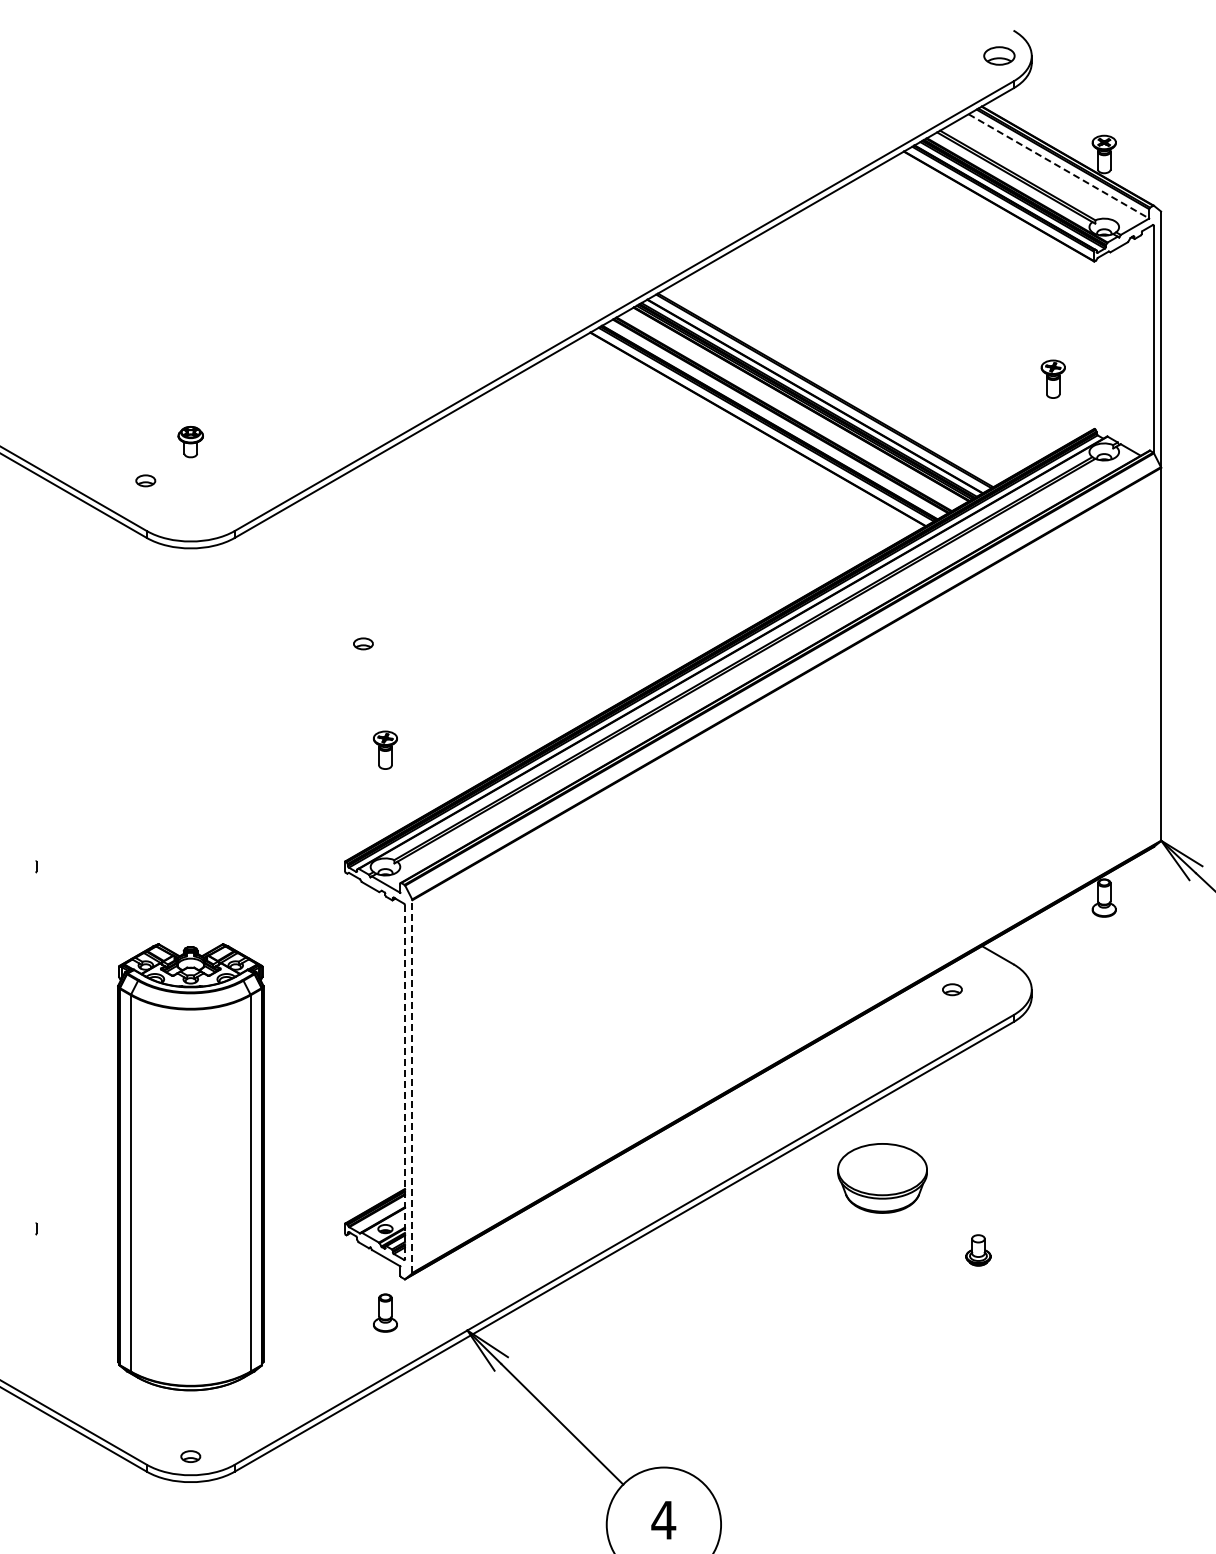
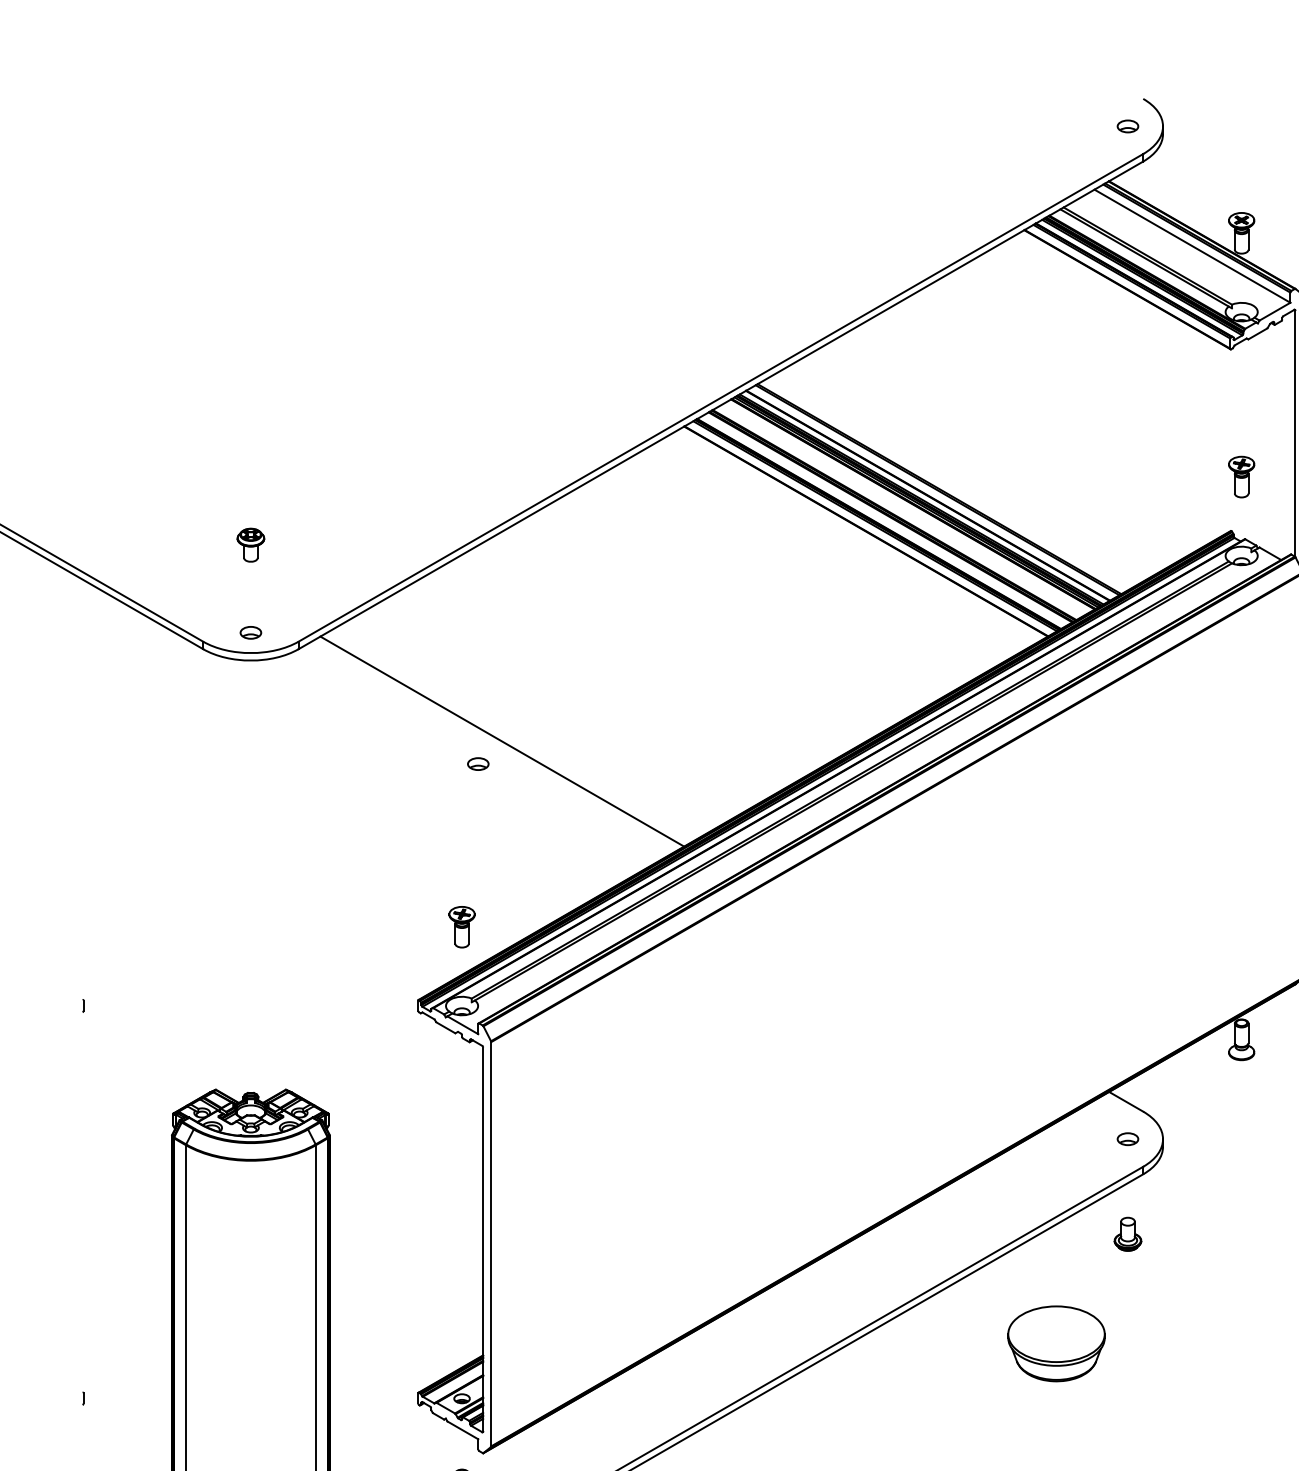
part: (999, 55) -> (1128, 125), size x0.62
line: (1059, 166) -> (1193, 246), dashed -> solid
part: (1052, 378) -> (1240, 476), moved
part: (145, 480) -> (250, 632), moved
line: (422, 622) -> (502, 740), added
part: (363, 643) -> (478, 763), moved
part: (385, 749) -> (462, 926), moved
part: (952, 989) -> (1128, 1138), moved
line: (404, 1082) -> (482, 1239), dashed -> solid
line: (412, 1086) -> (491, 1244), dashed -> solid
part: (882, 1178) -> (1056, 1343), moved
part: (978, 1250) -> (1128, 1234), moved

